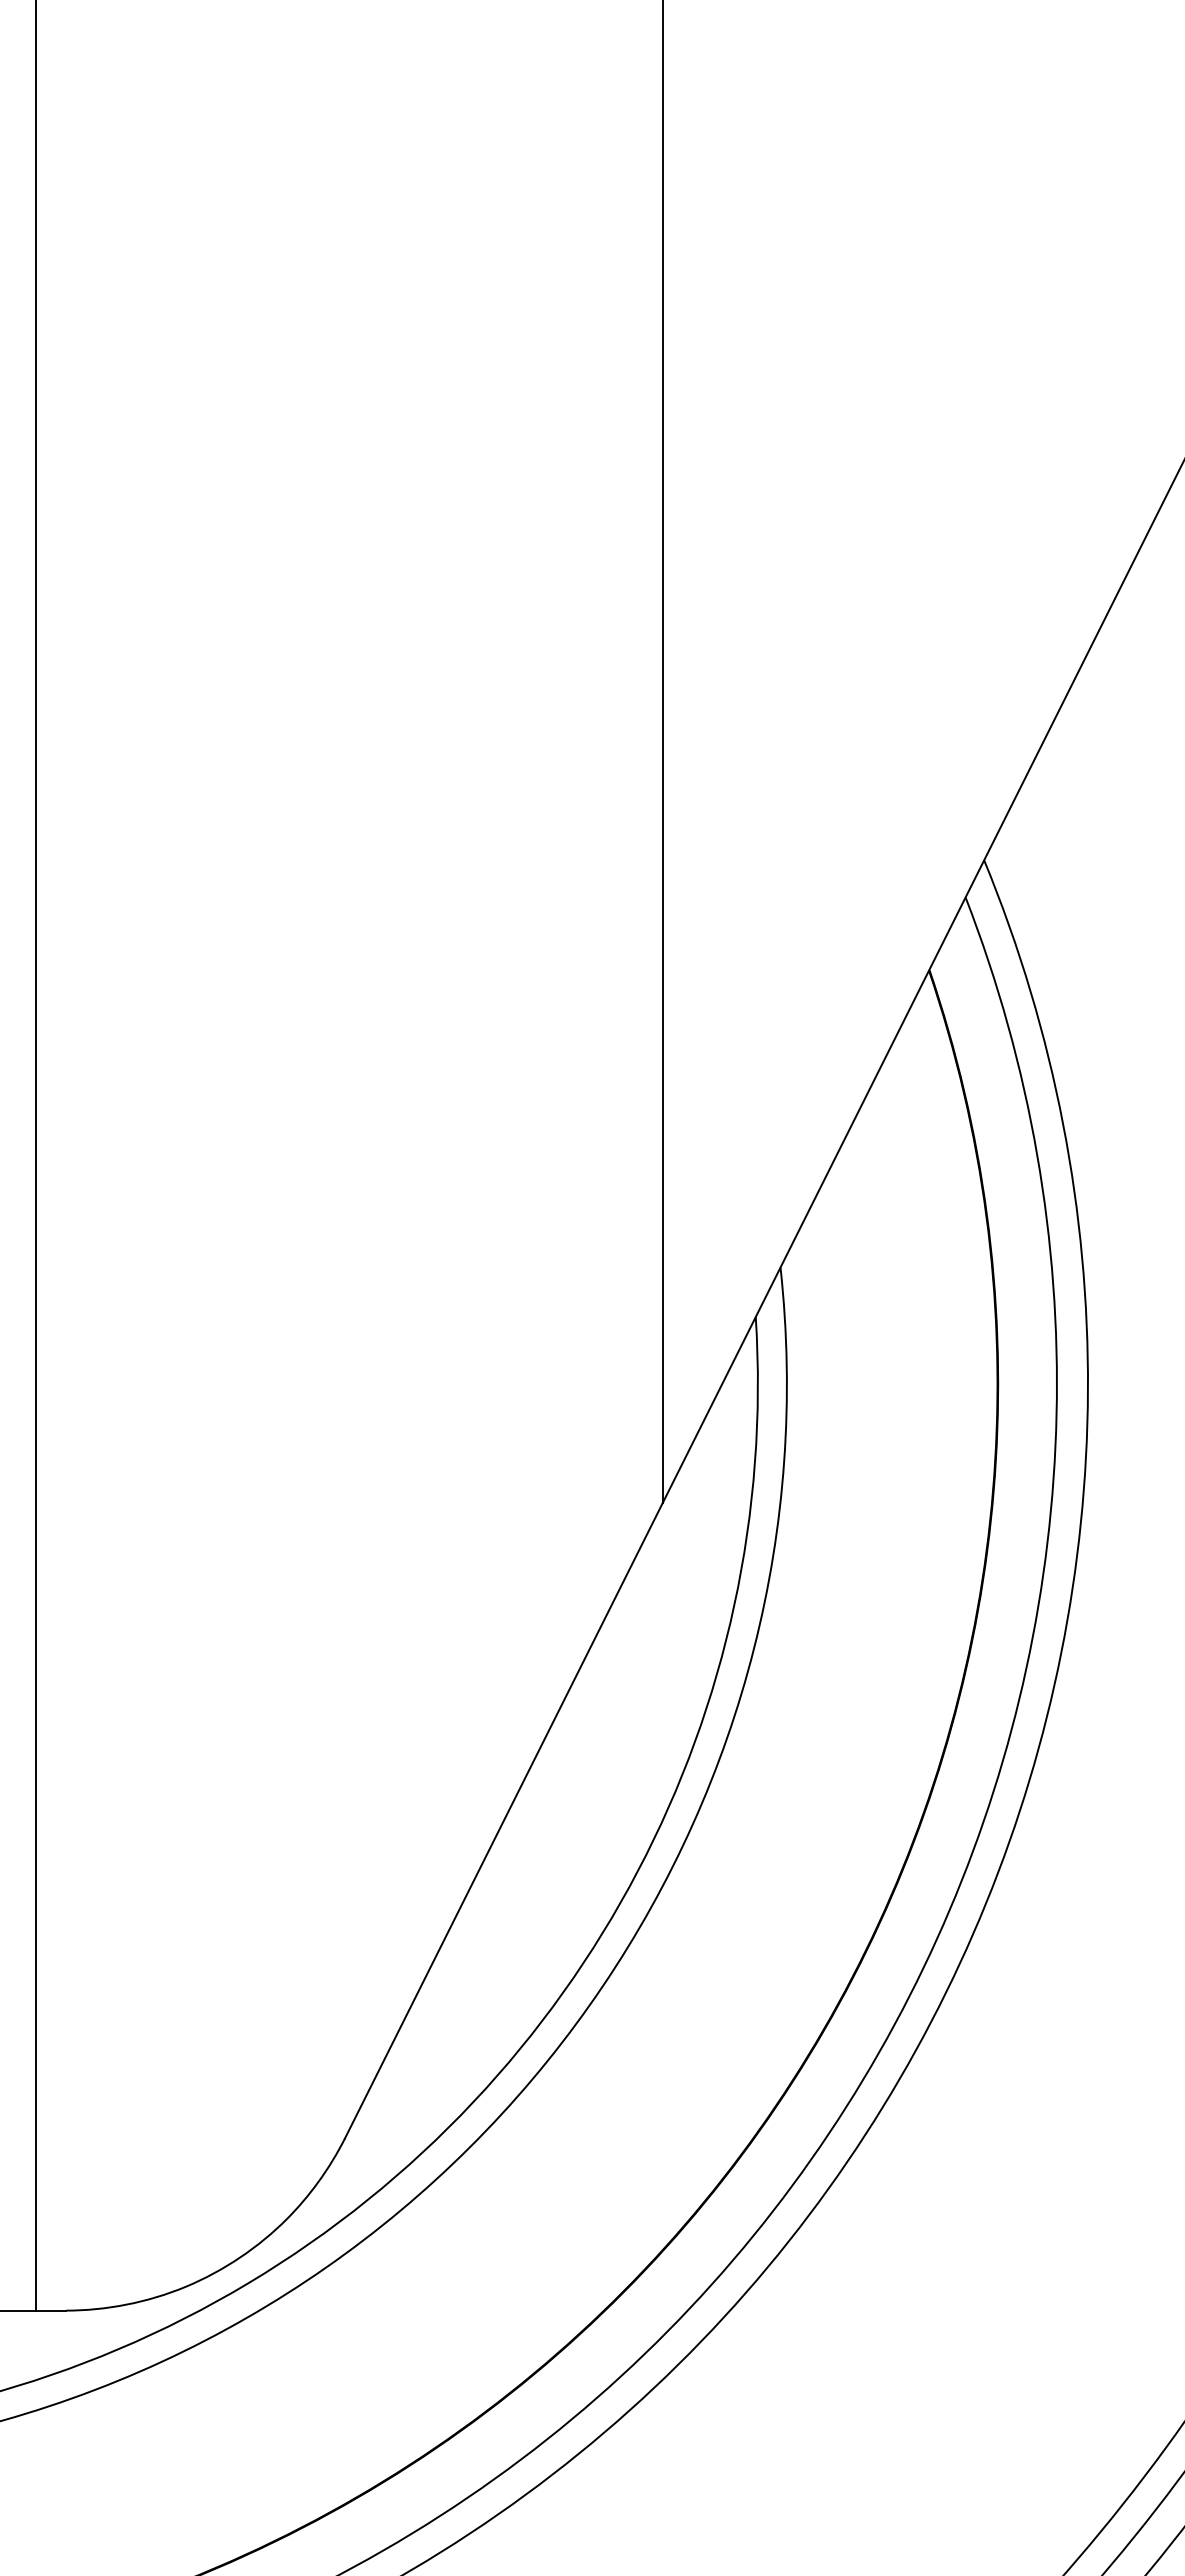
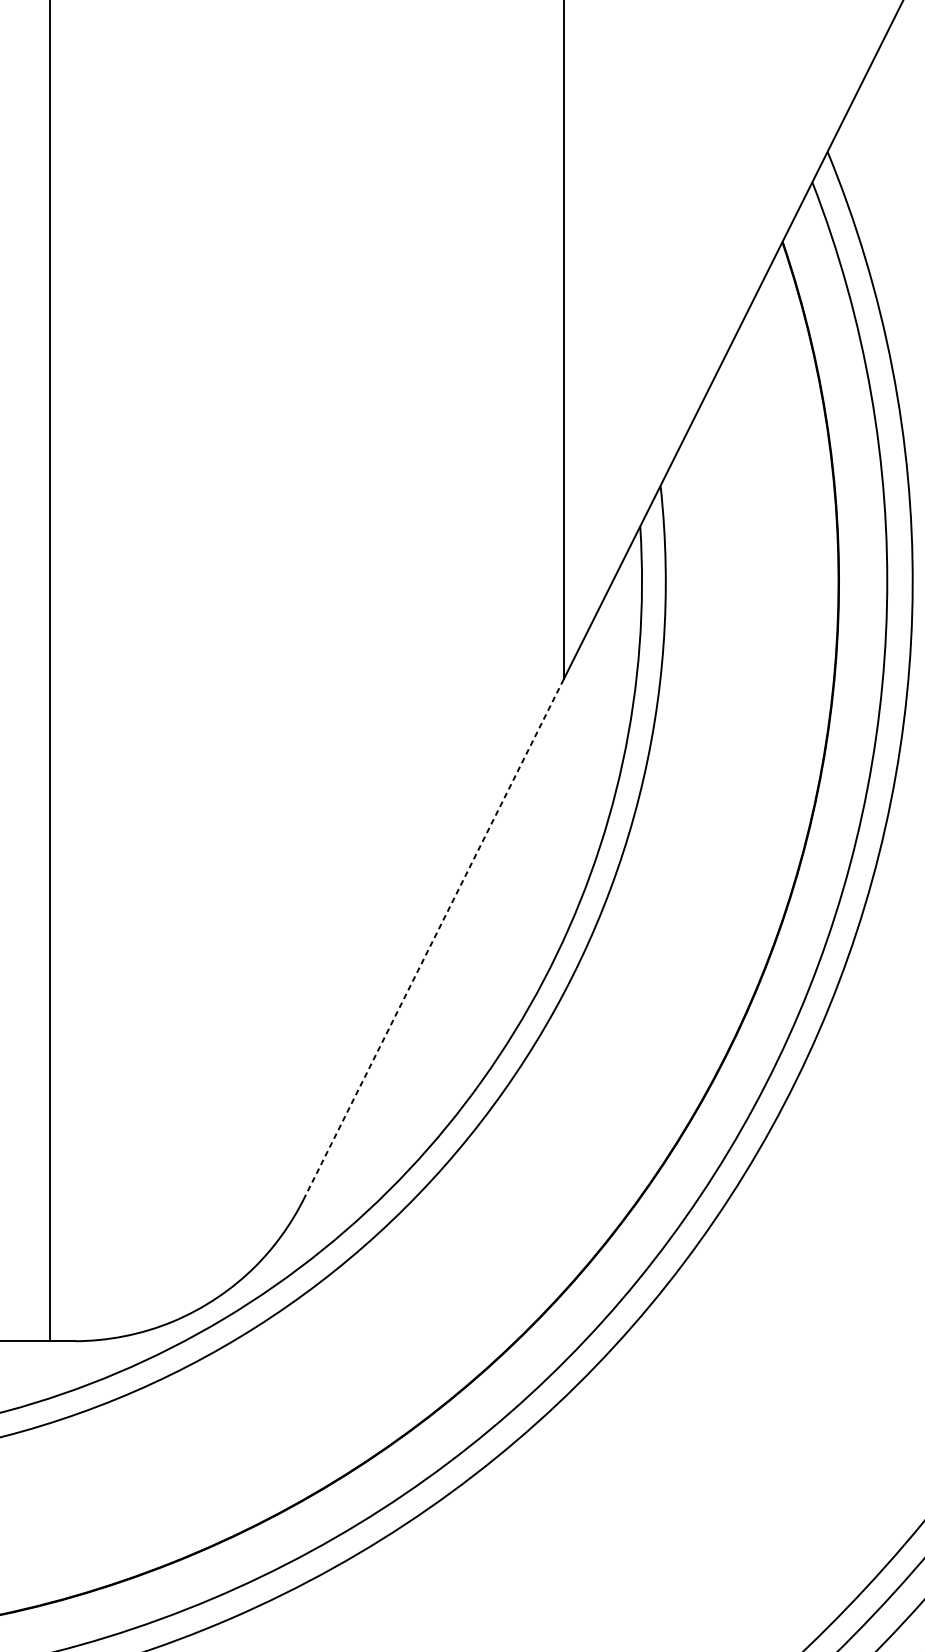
line: (504, 1820) -> (434, 939), solid -> dashed

